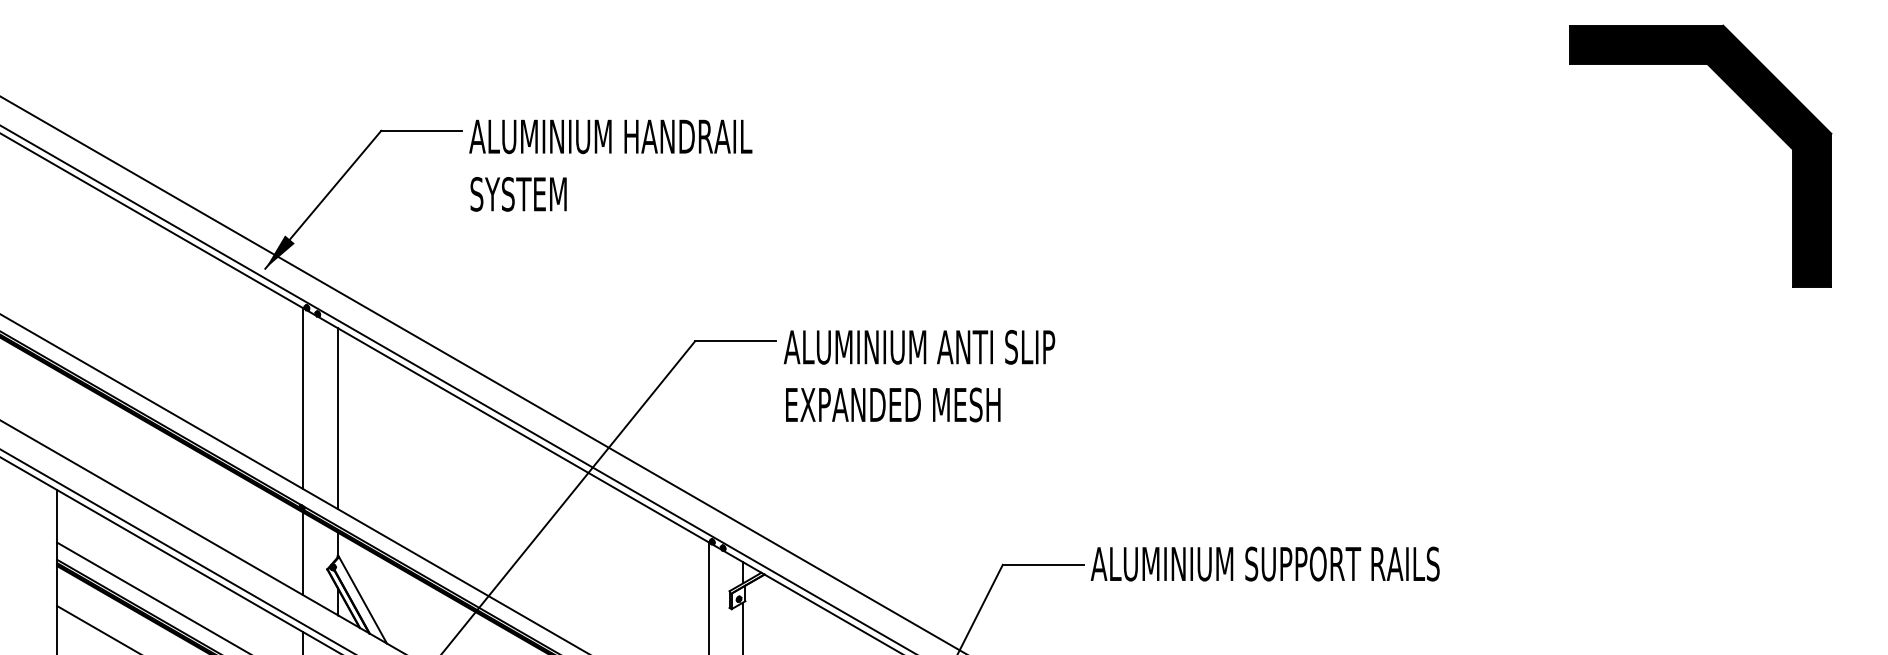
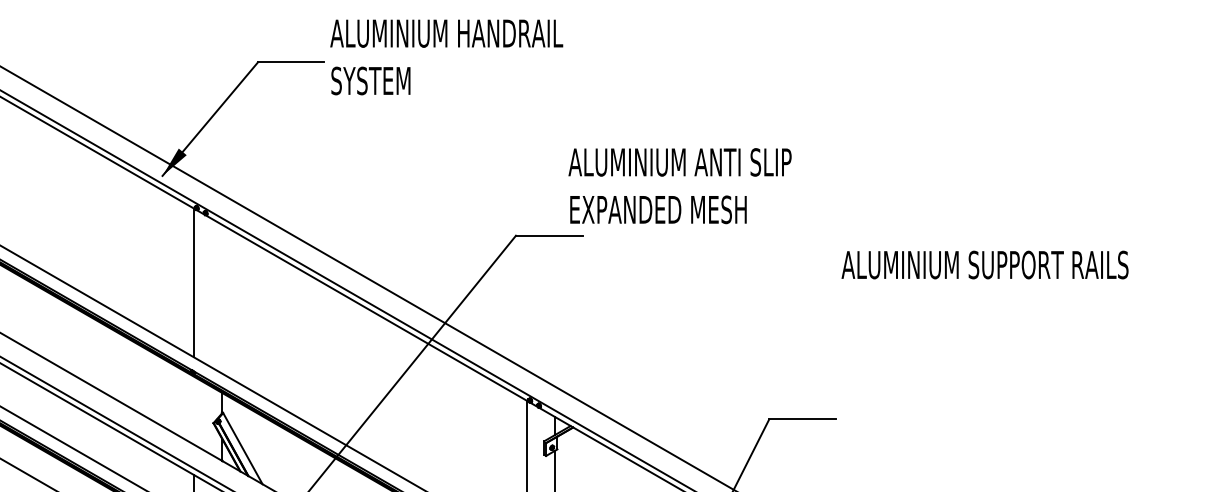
text: (610, 165) -> (446, 57), moved
text: (919, 376) -> (680, 186), moved
line: (337, 418) -> (221, 299), removed
line: (303, 553) -> (193, 410), removed
text: (1264, 563) -> (984, 264), moved

